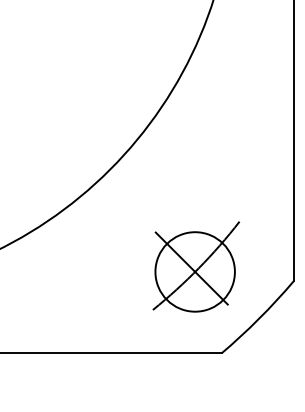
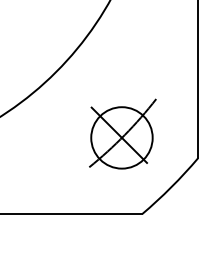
part: (196, 266) -> (122, 133), moved

